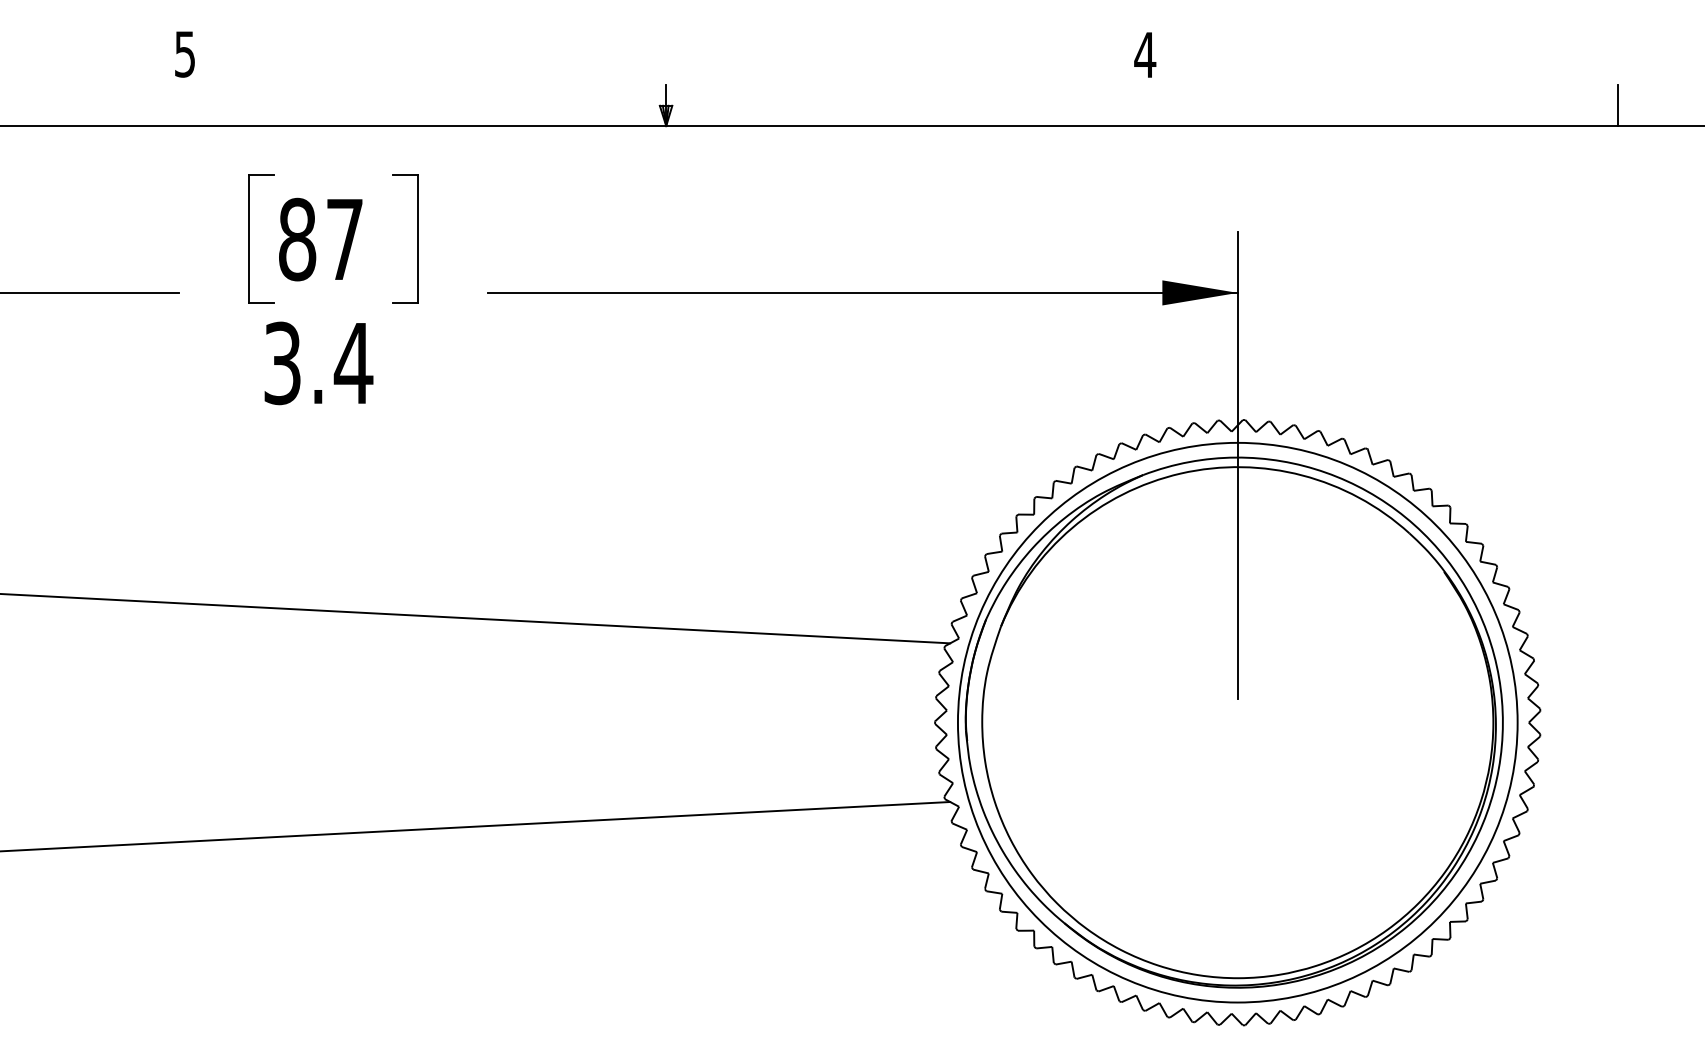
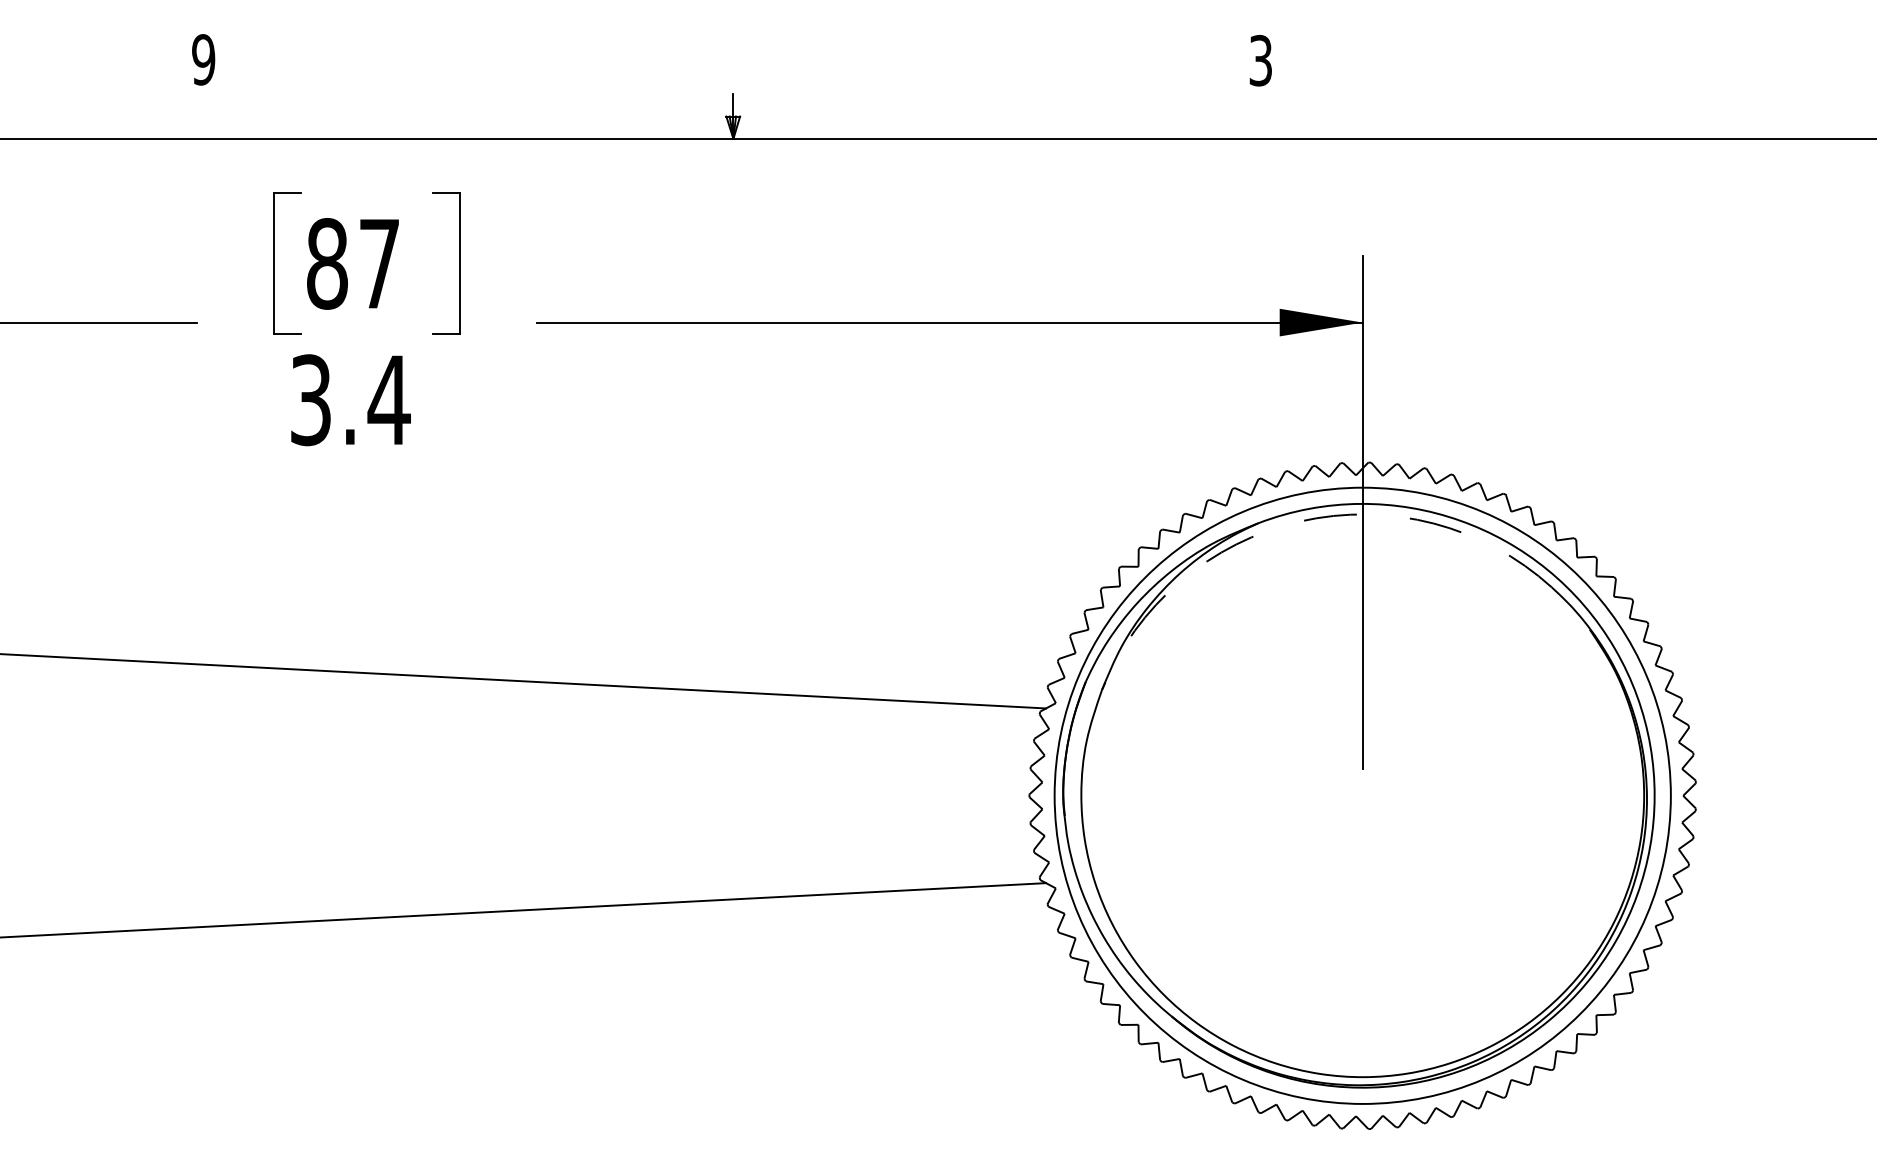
text: (184, 53) -> (202, 58), 5 -> 9
text: (1145, 54) -> (1261, 60), 4 -> 3
line: (1618, 105) -> (1781, 116), removed
arc: (1180, 473) -> (1299, 521), solid -> dashed

